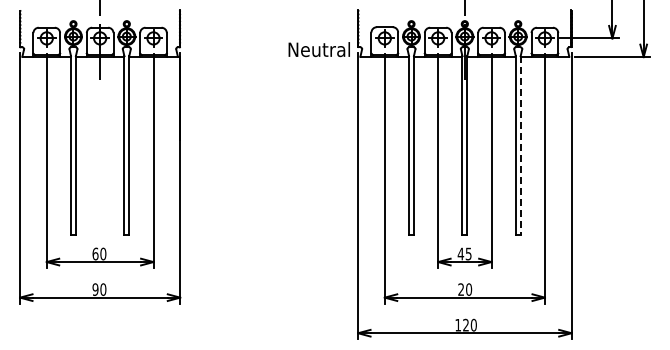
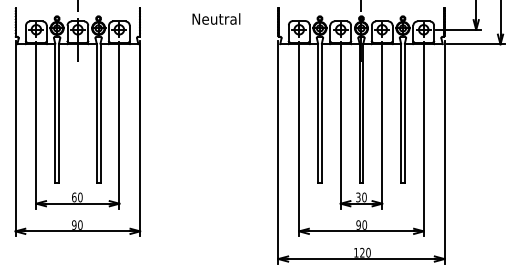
text: (318, 49) -> (215, 18), moved
line: (520, 146) -> (404, 113), dashed -> solid
text: (464, 253) -> (361, 197), 45 -> 30
text: (461, 289) -> (358, 225), 20 -> 90

